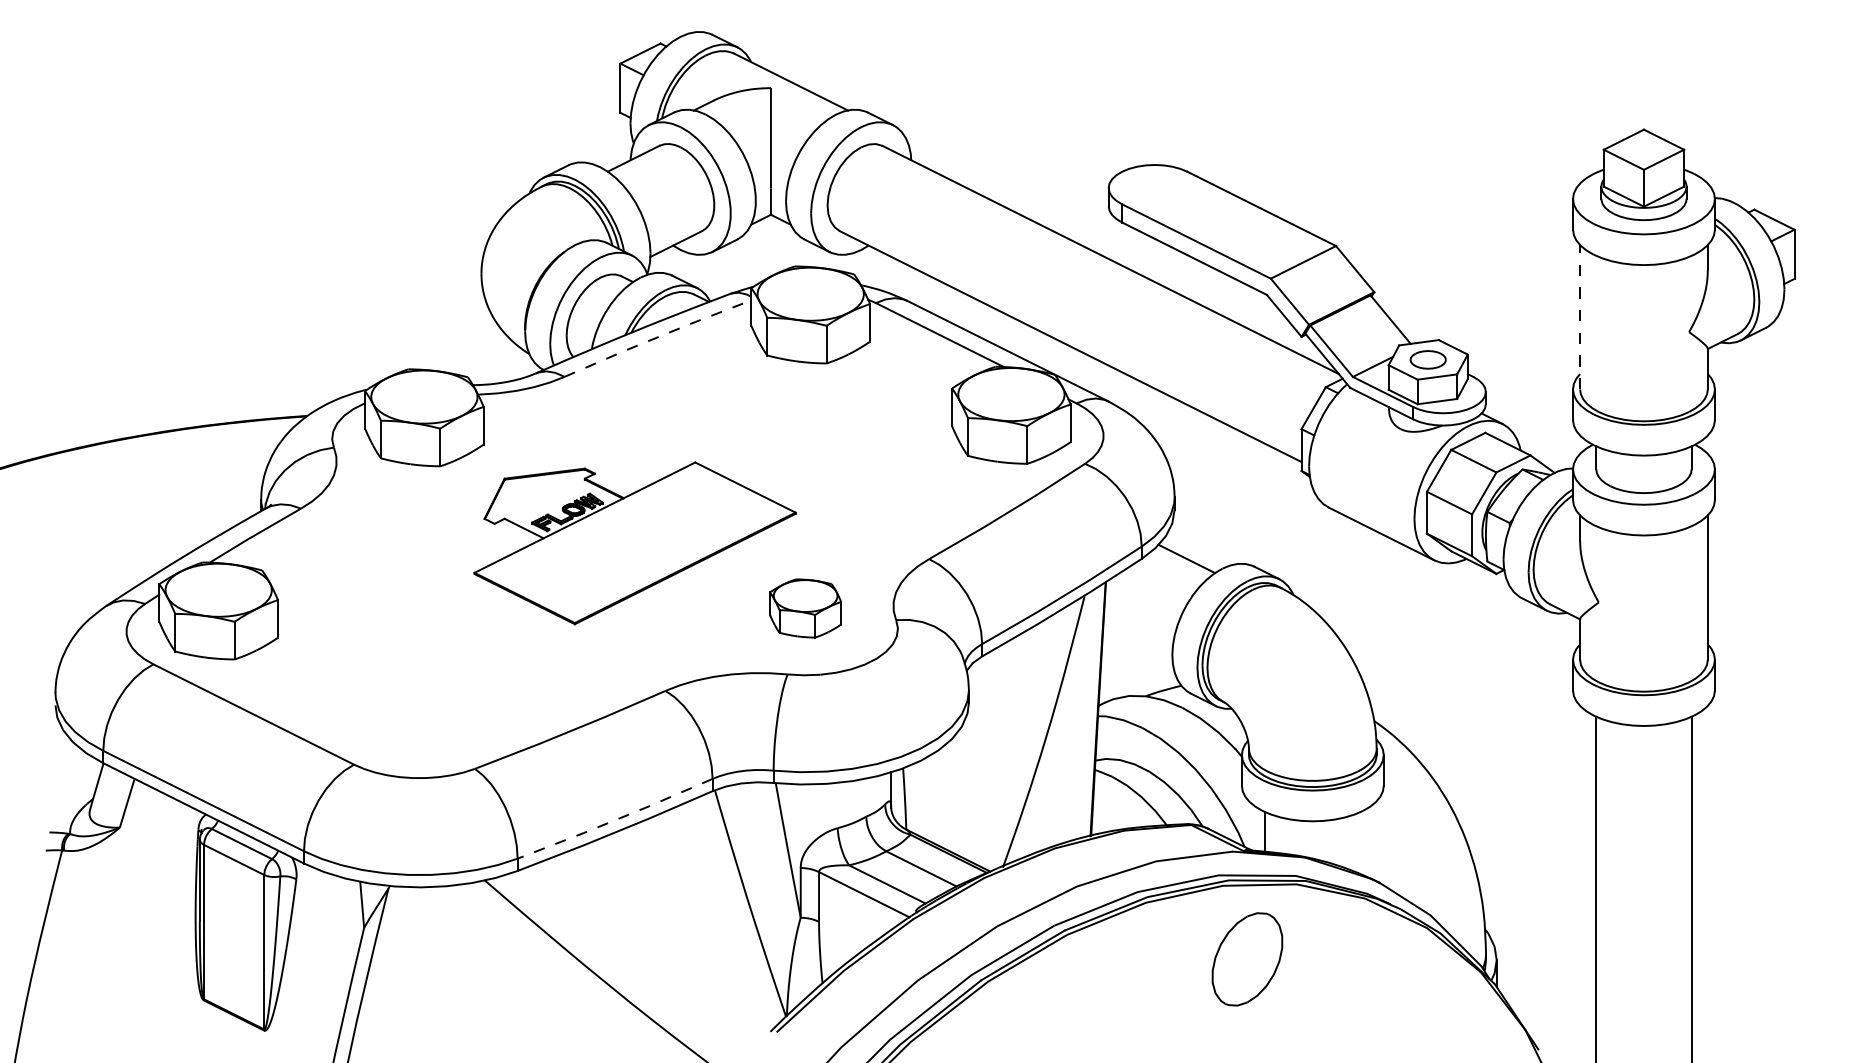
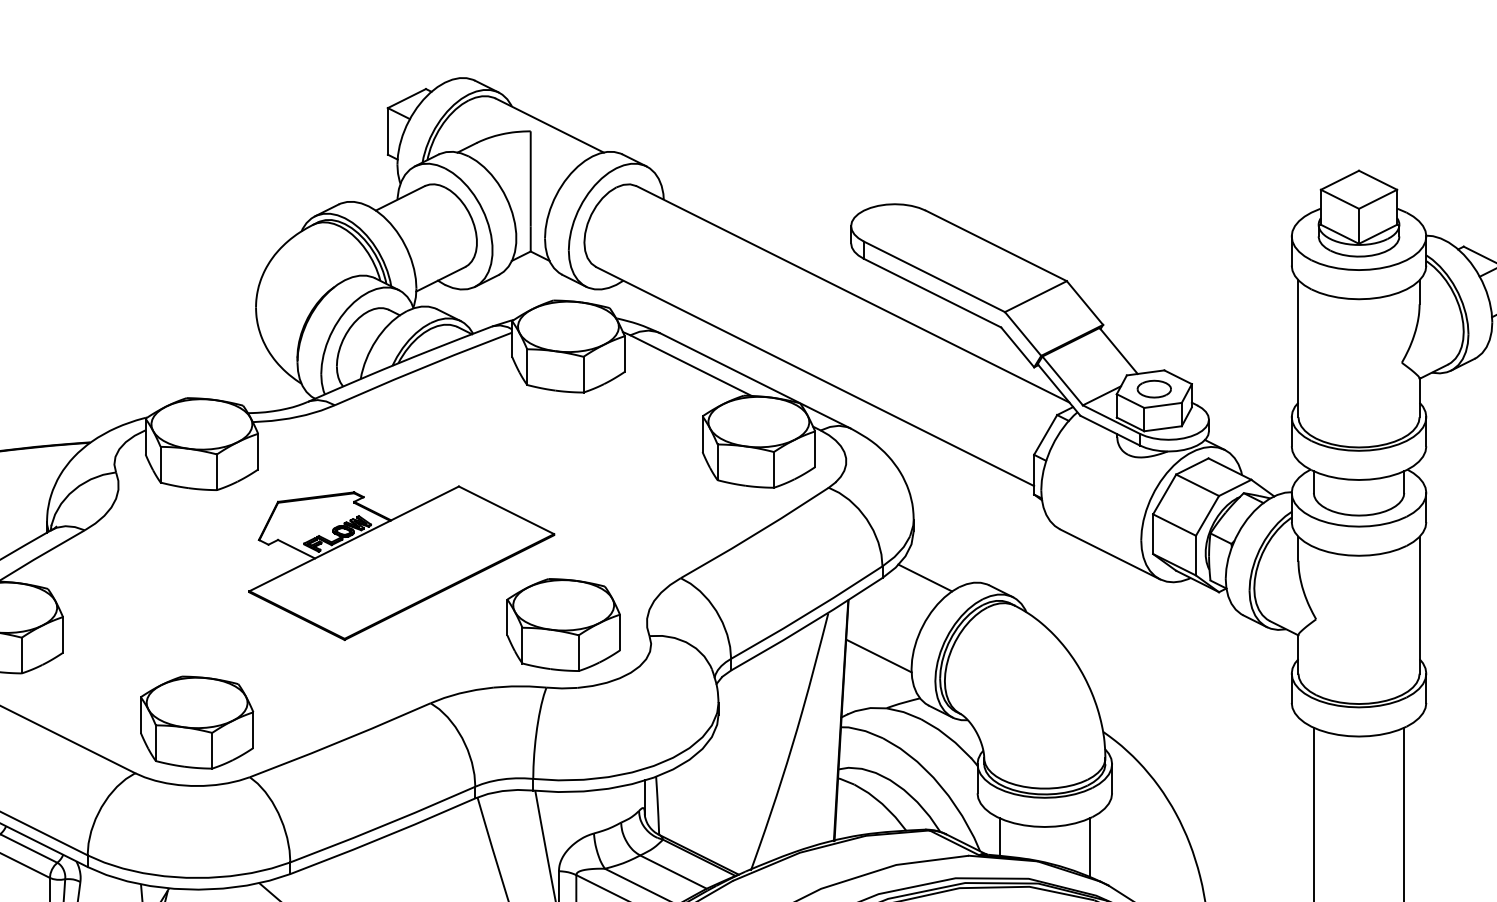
line: (1580, 316) -> (1298, 347), dashed -> solid
line: (658, 337) -> (424, 367), dashed -> solid
part: (805, 608) -> (563, 625), size x1.67
line: (1137, 640) -> (878, 655), added
part: (419, 711) -> (197, 722), added
line: (615, 820) -> (383, 826), dashed -> solid
line: (1360, 843) -> (1090, 848), added

